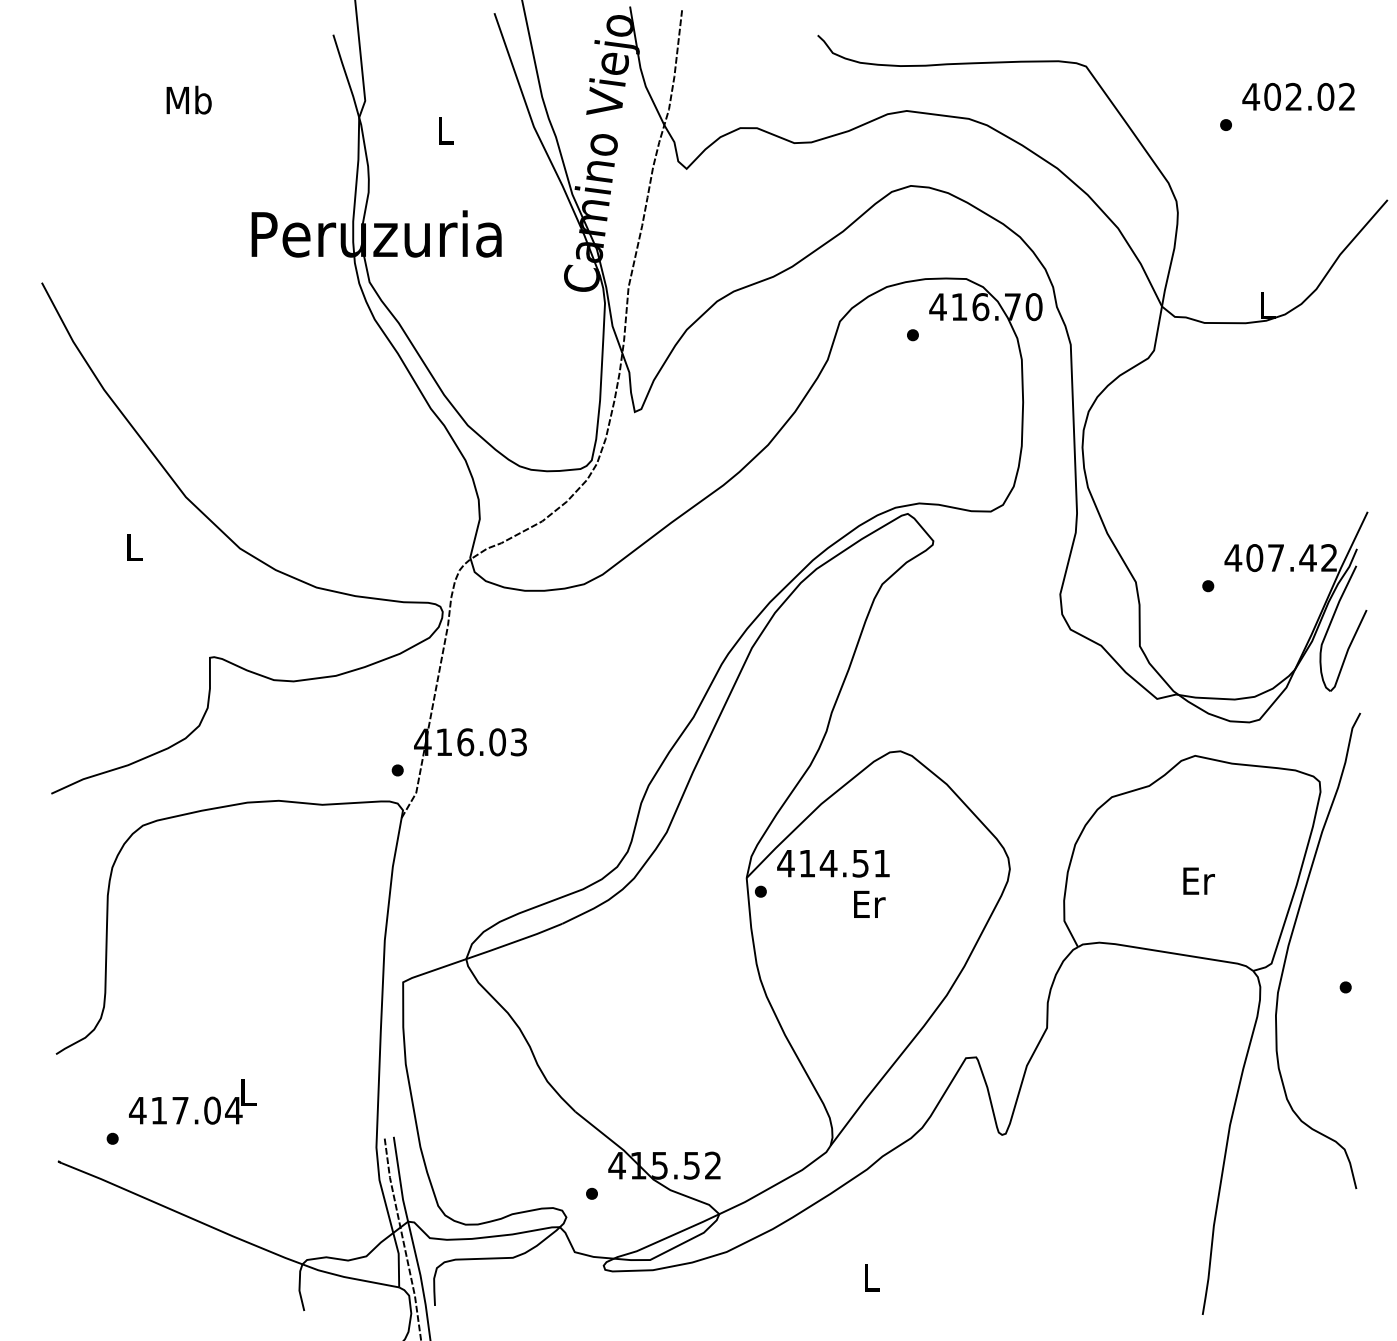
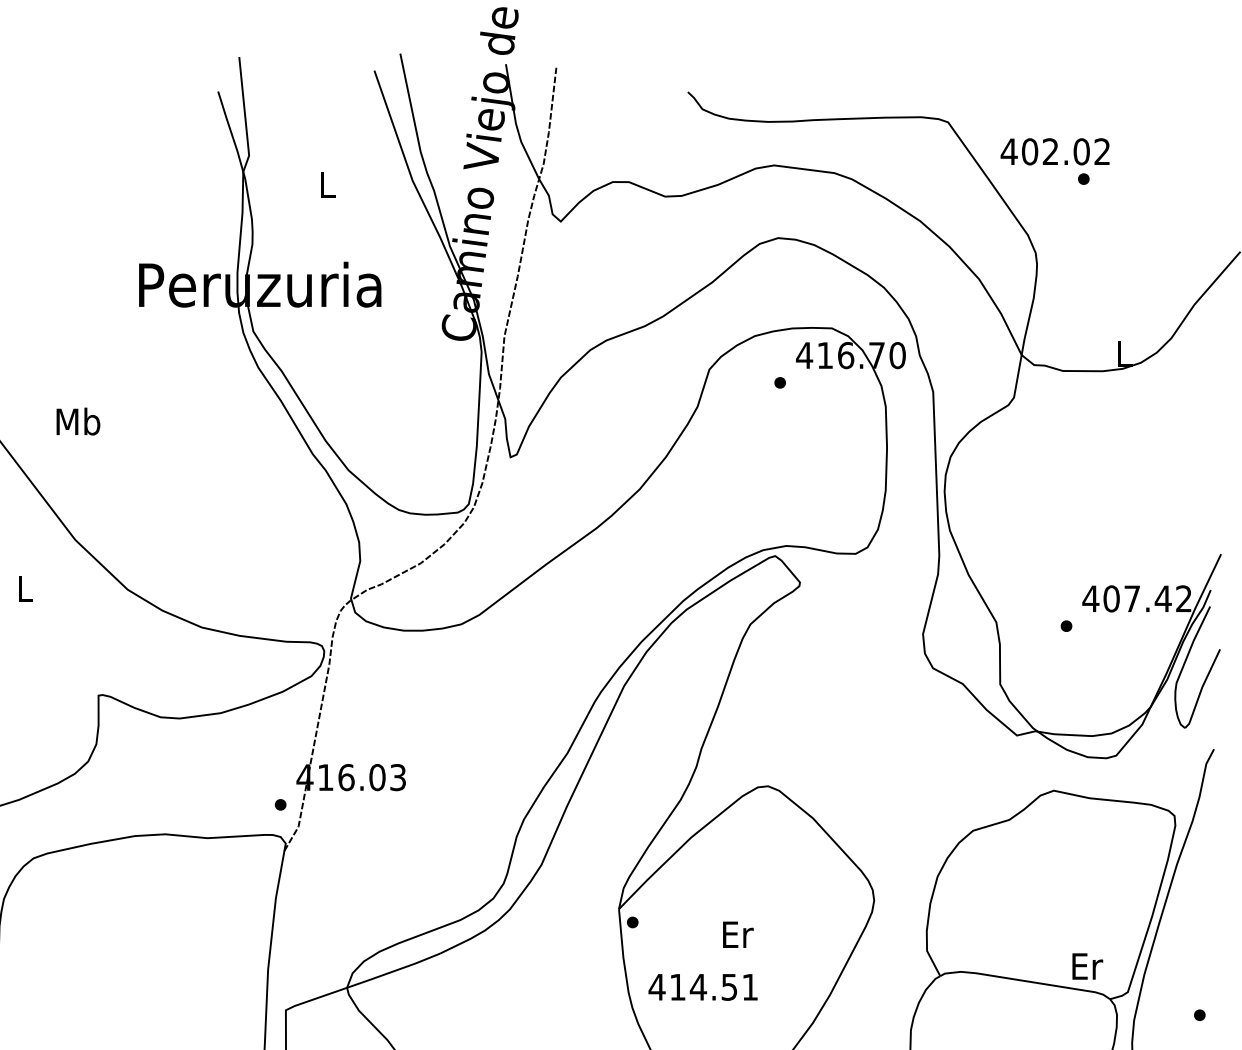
text: (1298, 96) -> (1055, 151), moved
text: (188, 99) -> (77, 420), moved
text: (833, 863) -> (703, 987), moved
text: (1198, 880) -> (1087, 965), moved

